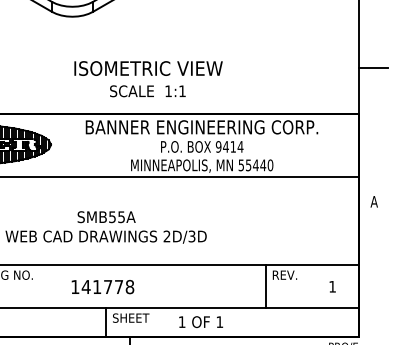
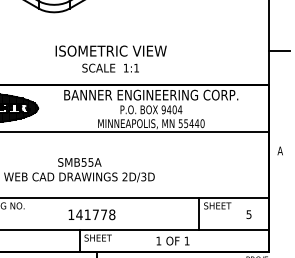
text: (233, 146) -> (174, 109), 9414 -> 9404
text: (290, 274) -> (217, 205), REV. -> SHEET
text: (332, 286) -> (249, 214), 1 -> 5
text: (102, 287) -> (91, 215), moved
text: (201, 321) -> (173, 240), moved

